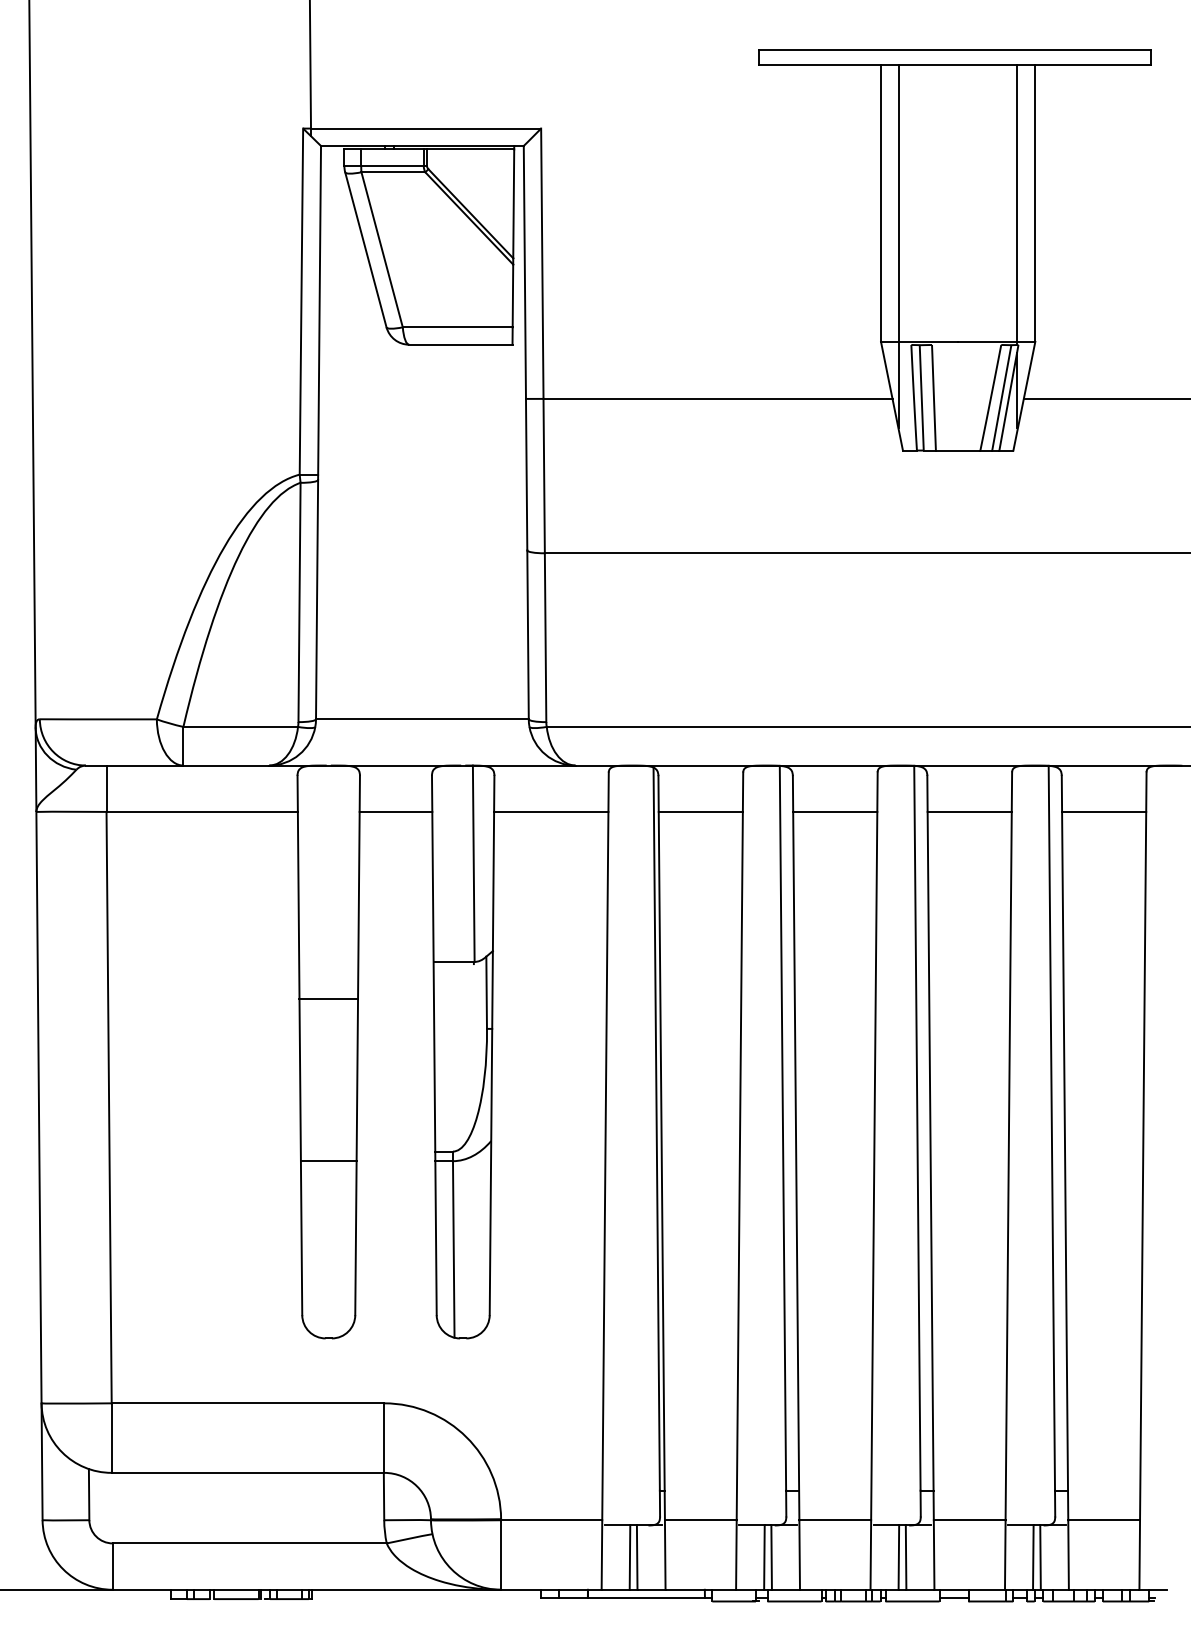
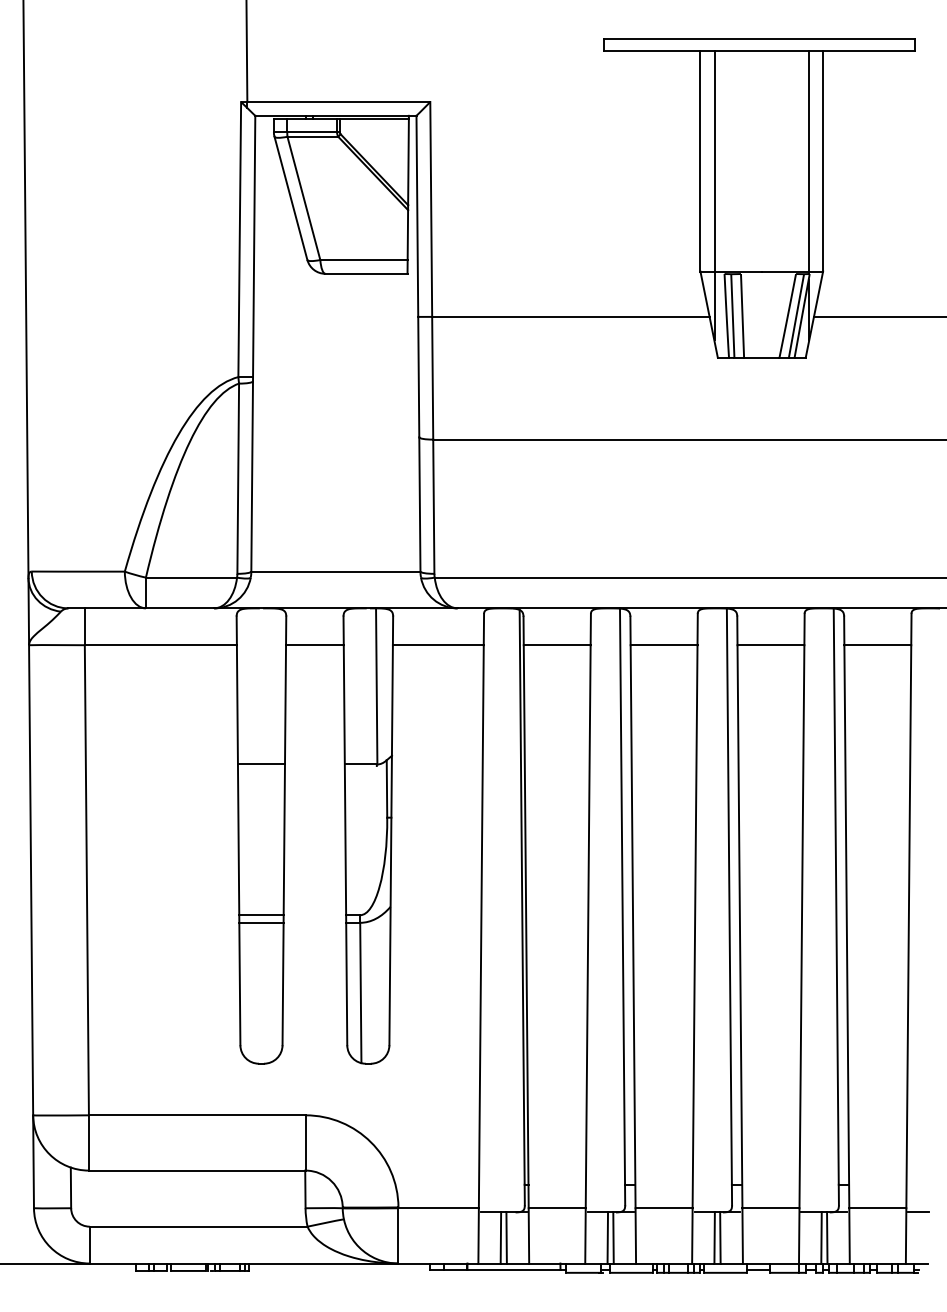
line: (328, 998) -> (261, 764), moved
line: (328, 1151) -> (261, 915), added
line: (1155, 1525) -> (918, 1212), added

